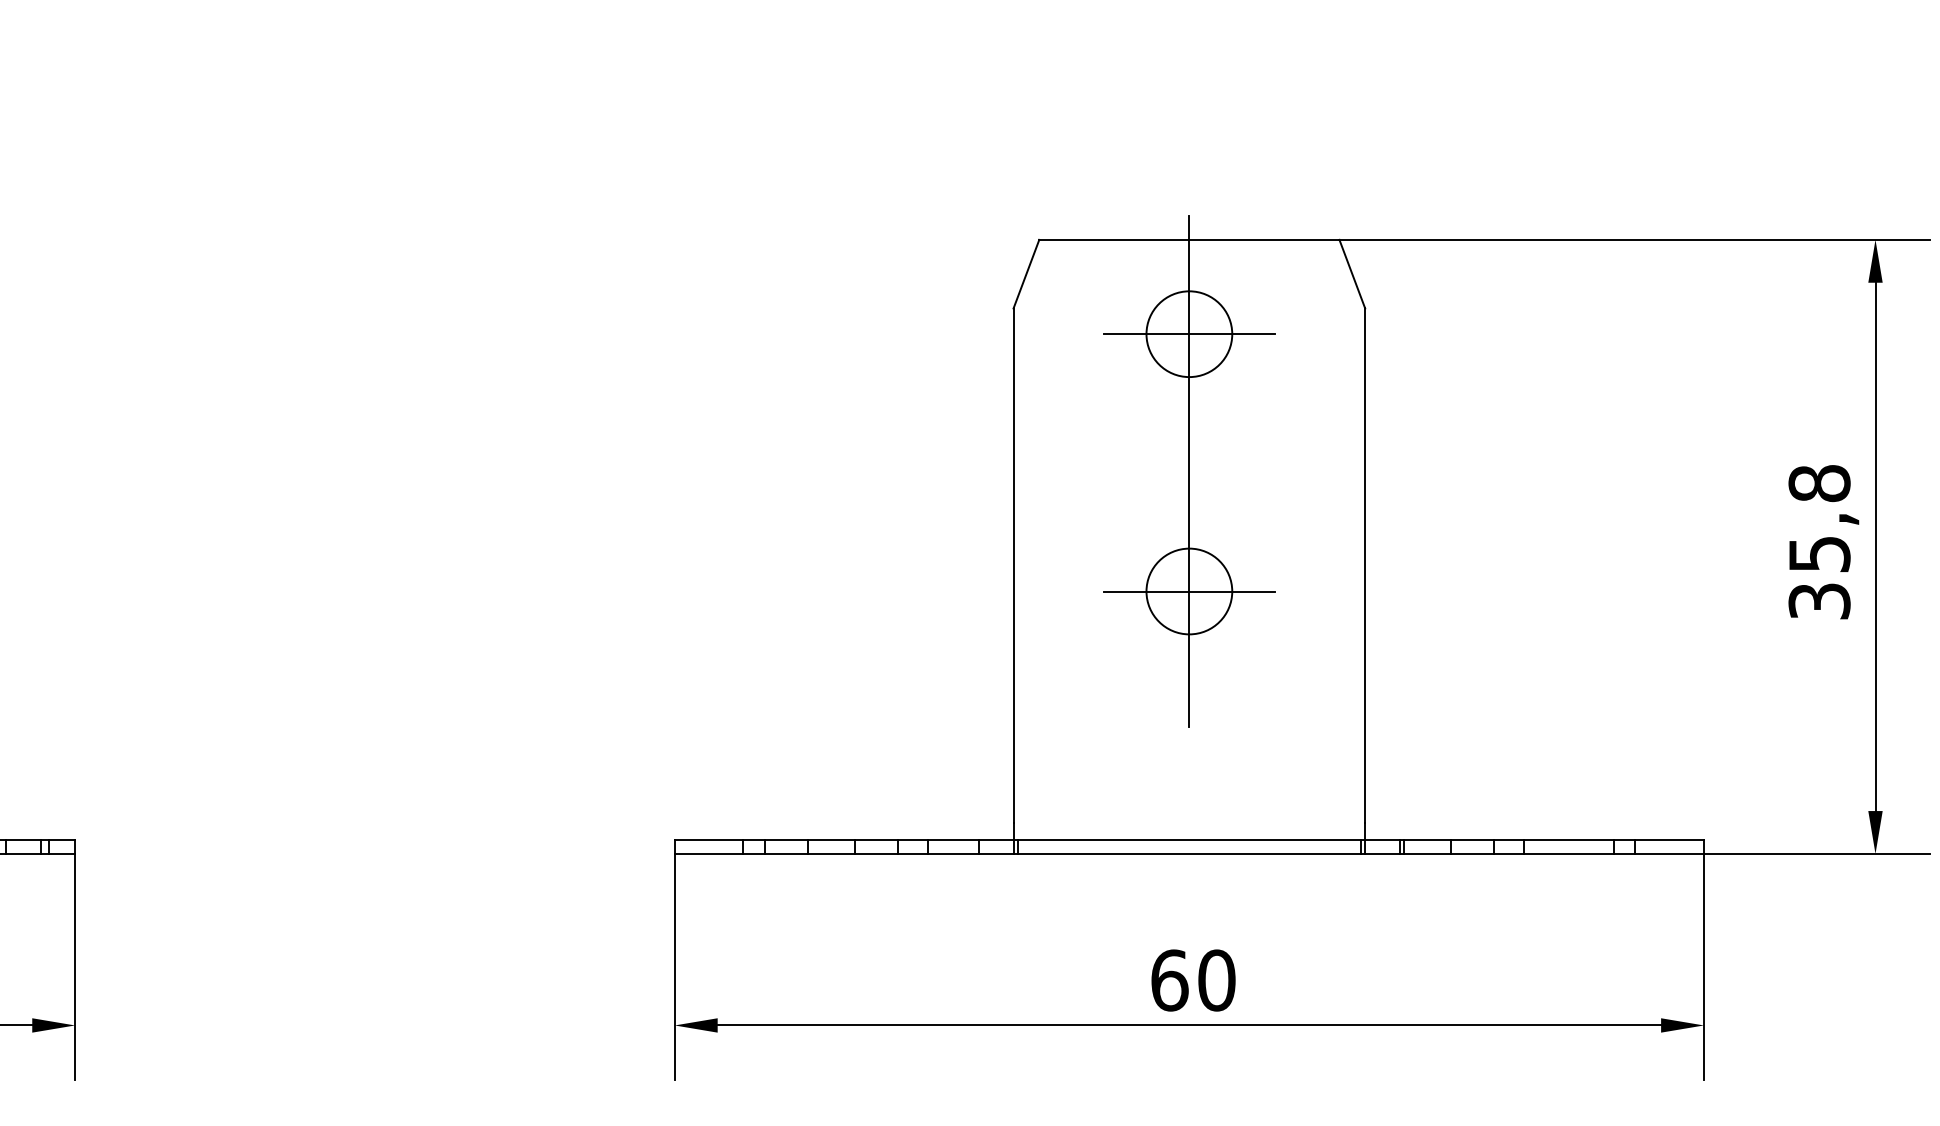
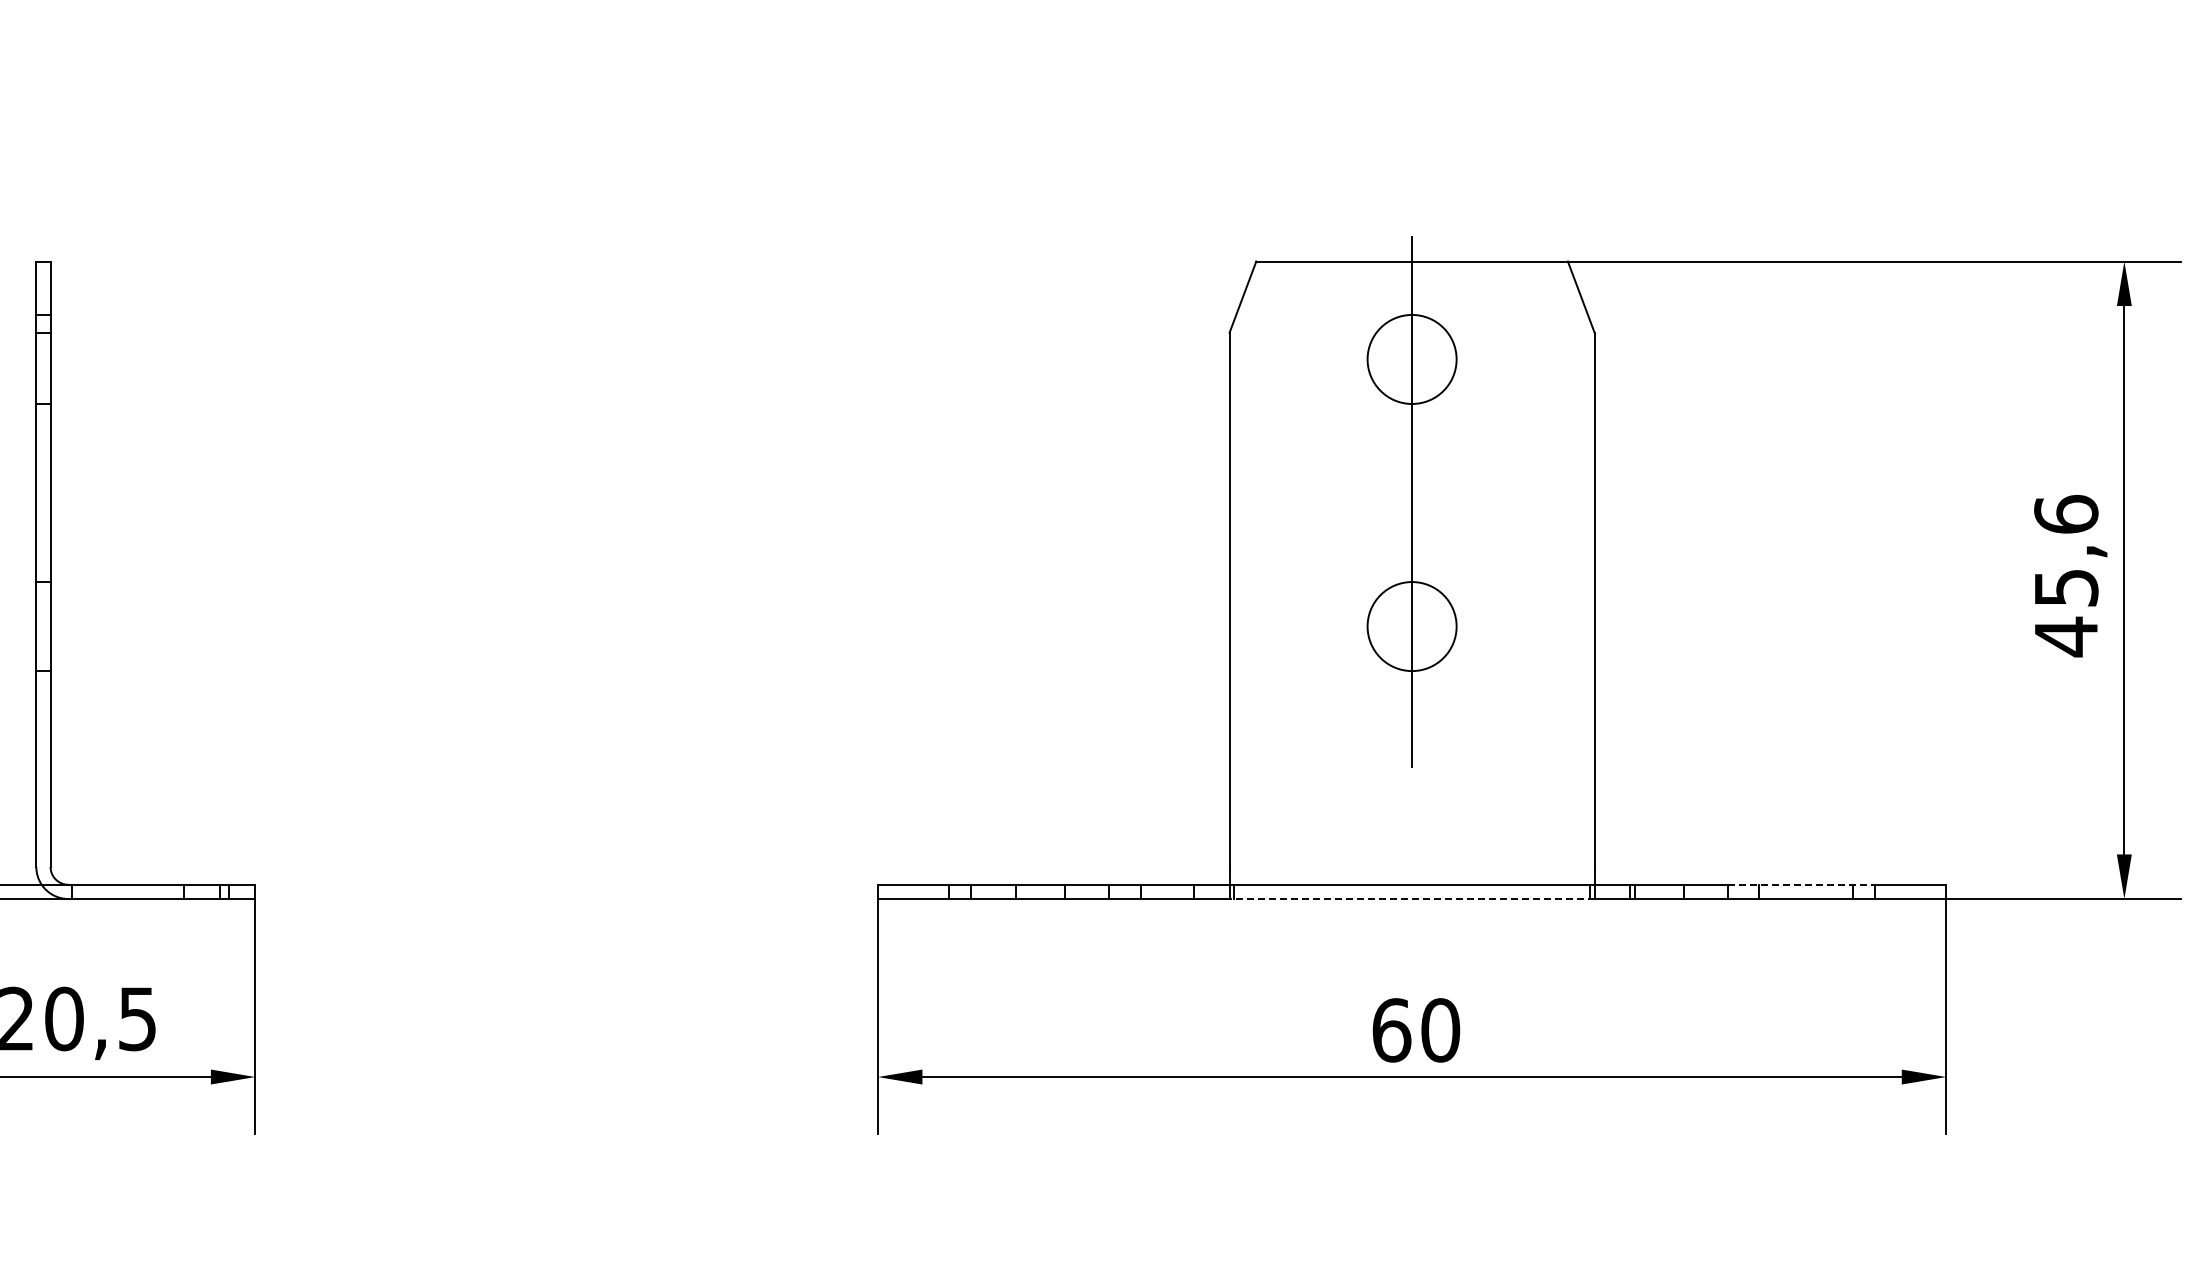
line: (1189, 334) -> (1412, 359), removed
text: (1819, 542) -> (2066, 575), 35,8 -> 45,6
line: (1189, 591) -> (1412, 626), removed
line: (1565, 839) -> (1802, 884), solid -> dashed
line: (1189, 854) -> (1412, 899), solid -> dashed

